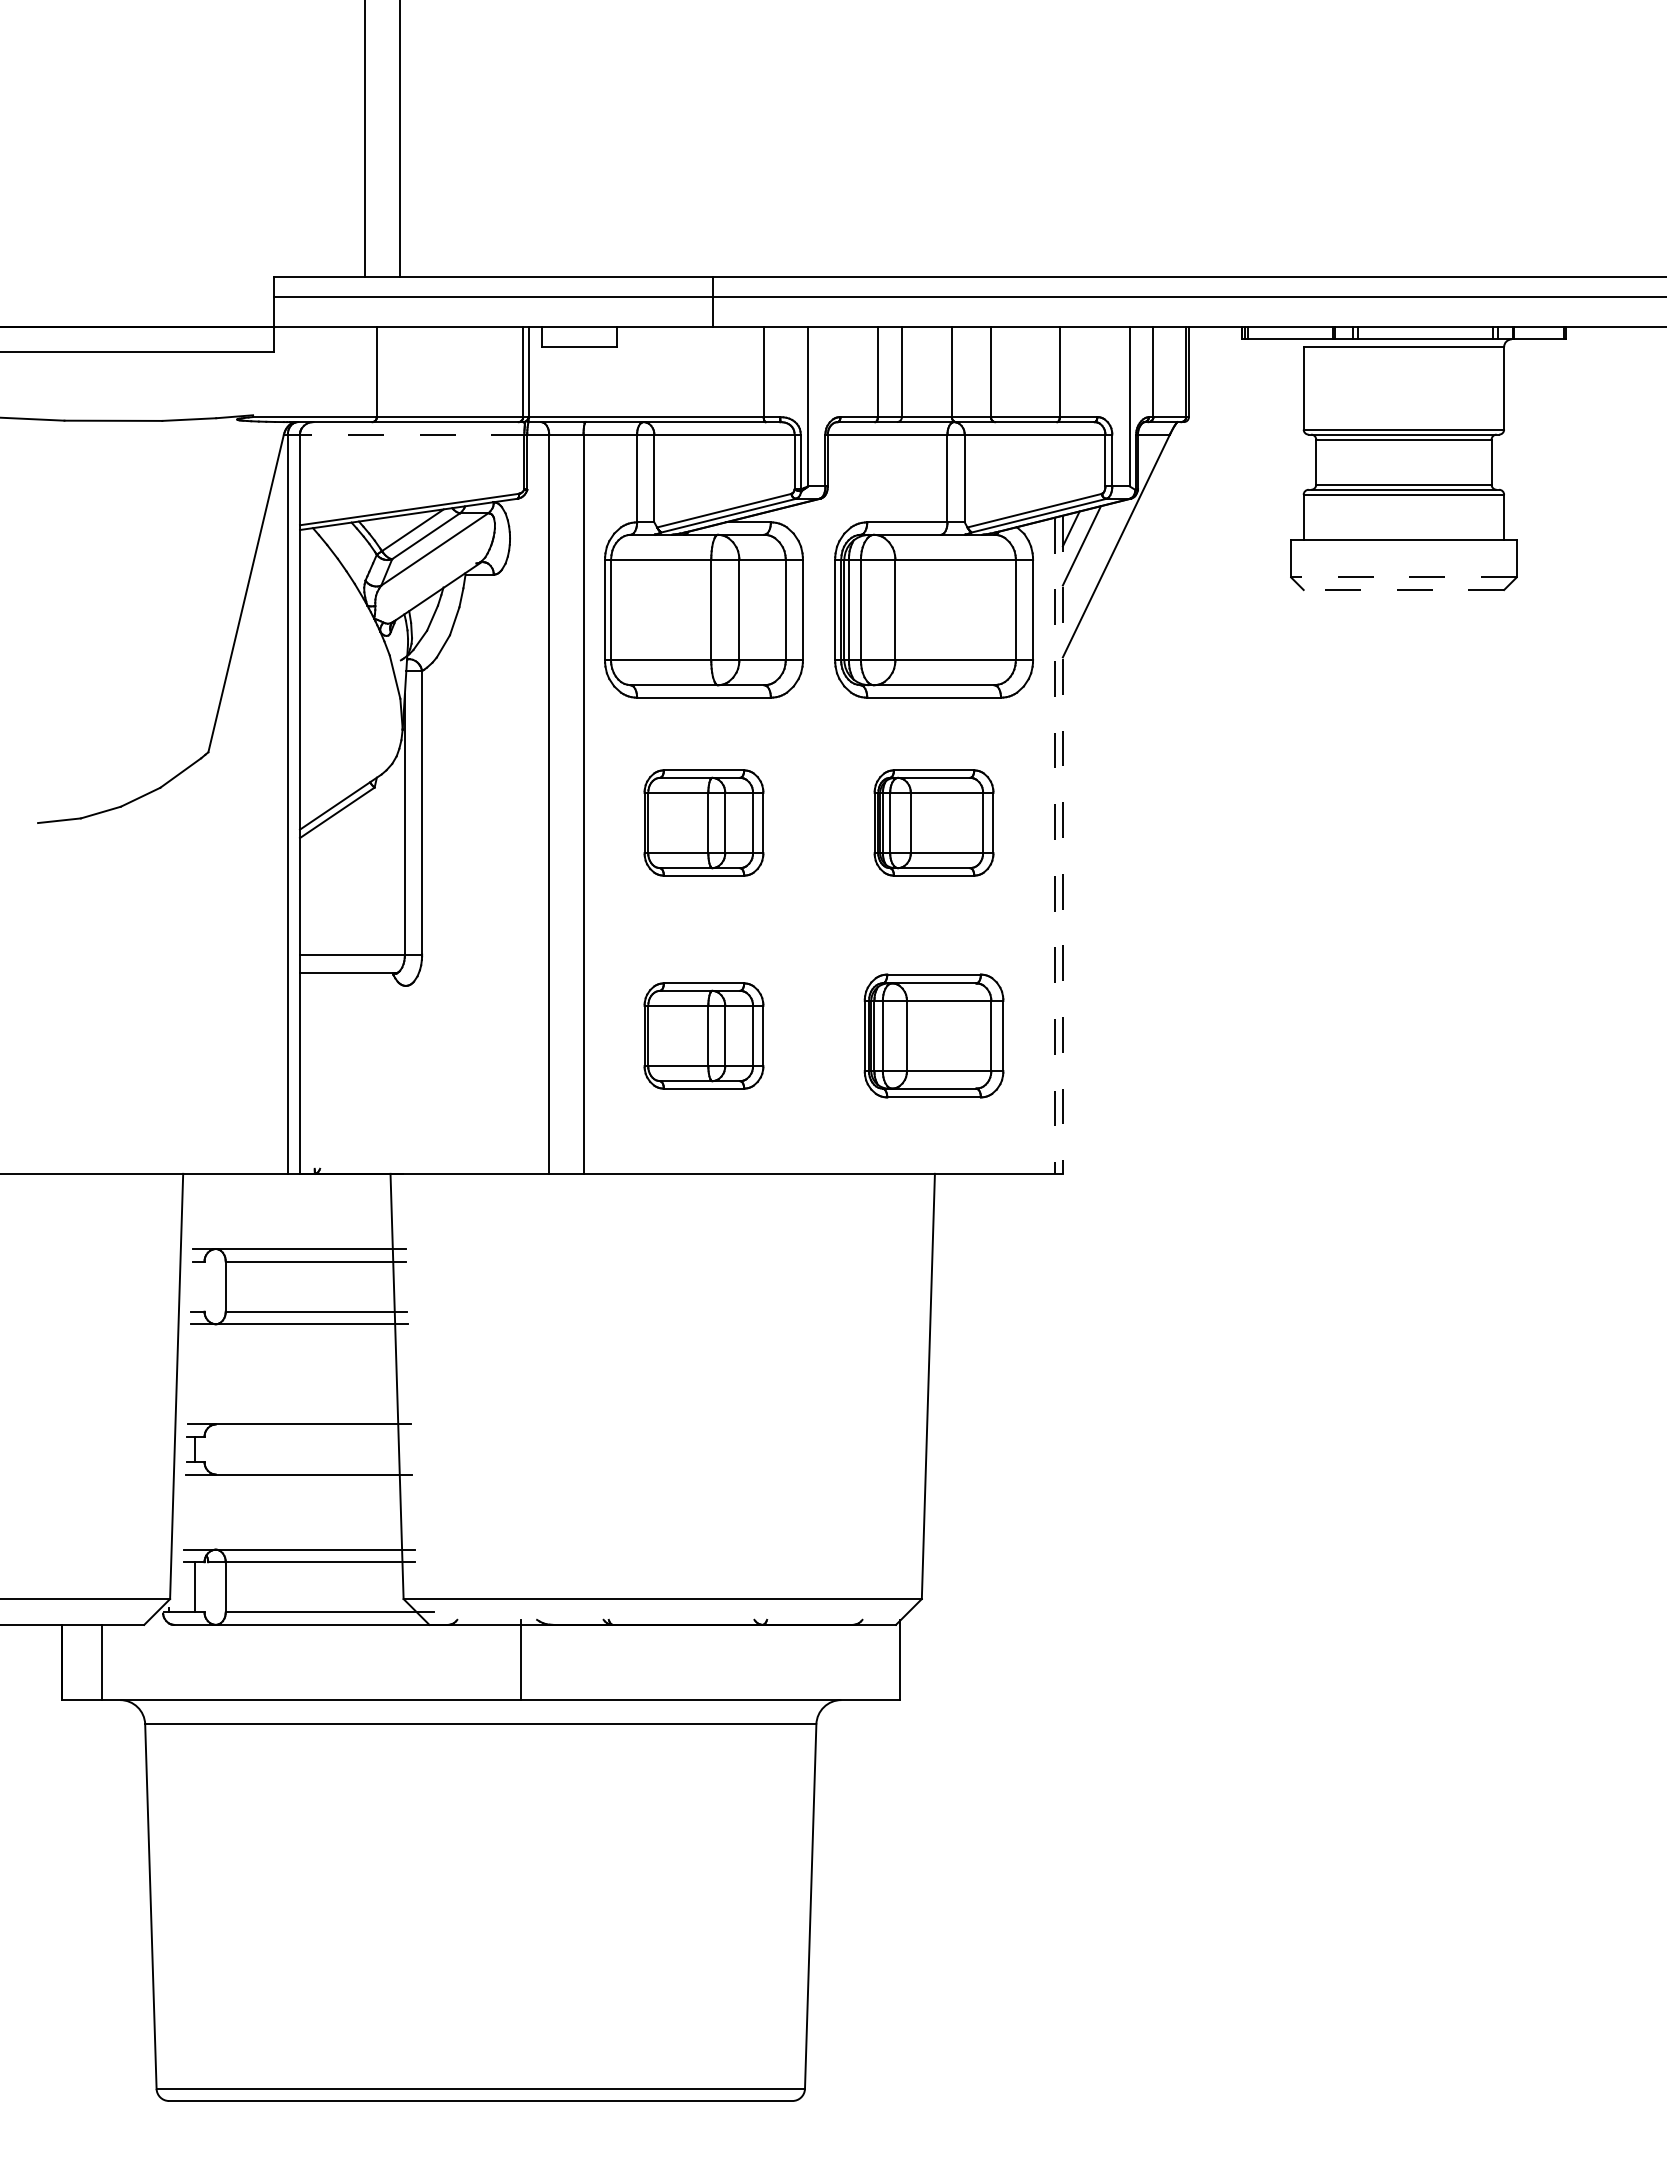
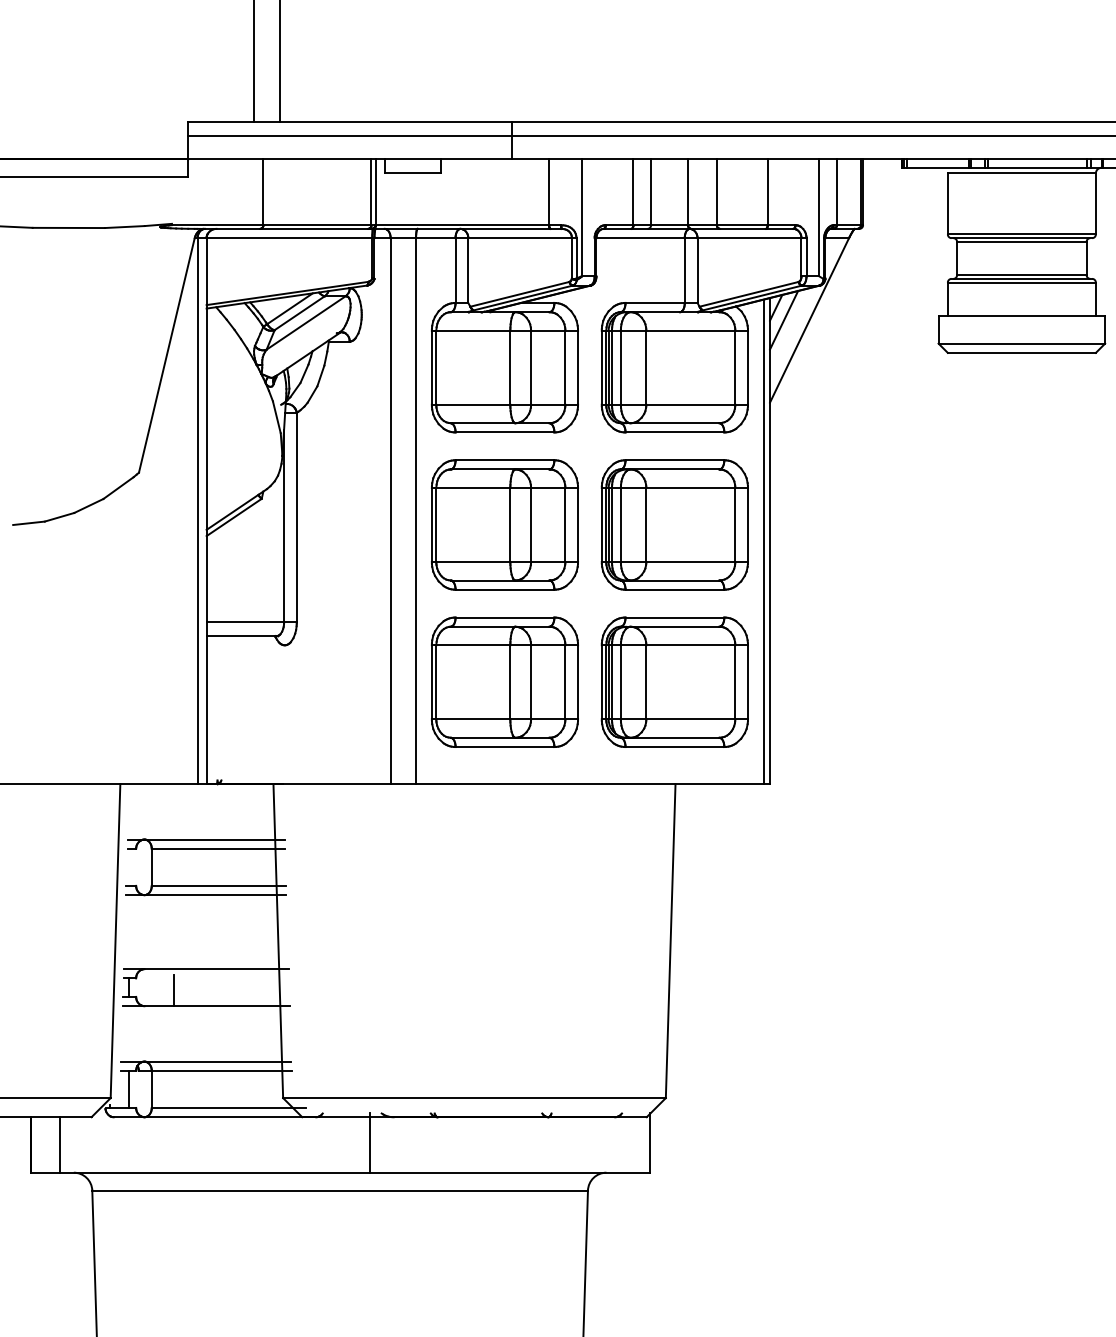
line: (405, 434) -> (284, 238), dashed -> solid
line: (1403, 577) -> (1021, 343), dashed -> solid
line: (1403, 590) -> (1021, 353), dashed -> solid
part: (703, 822) -> (504, 524), size x1.67
part: (933, 822) -> (674, 524), size x1.67
line: (1062, 845) -> (769, 541), dashed -> solid
line: (1054, 846) -> (763, 542), dashed -> solid
part: (703, 1035) -> (504, 681), size x1.67
part: (933, 1035) -> (674, 681), size x1.43
line: (255, 1453) -> (173, 990), added

